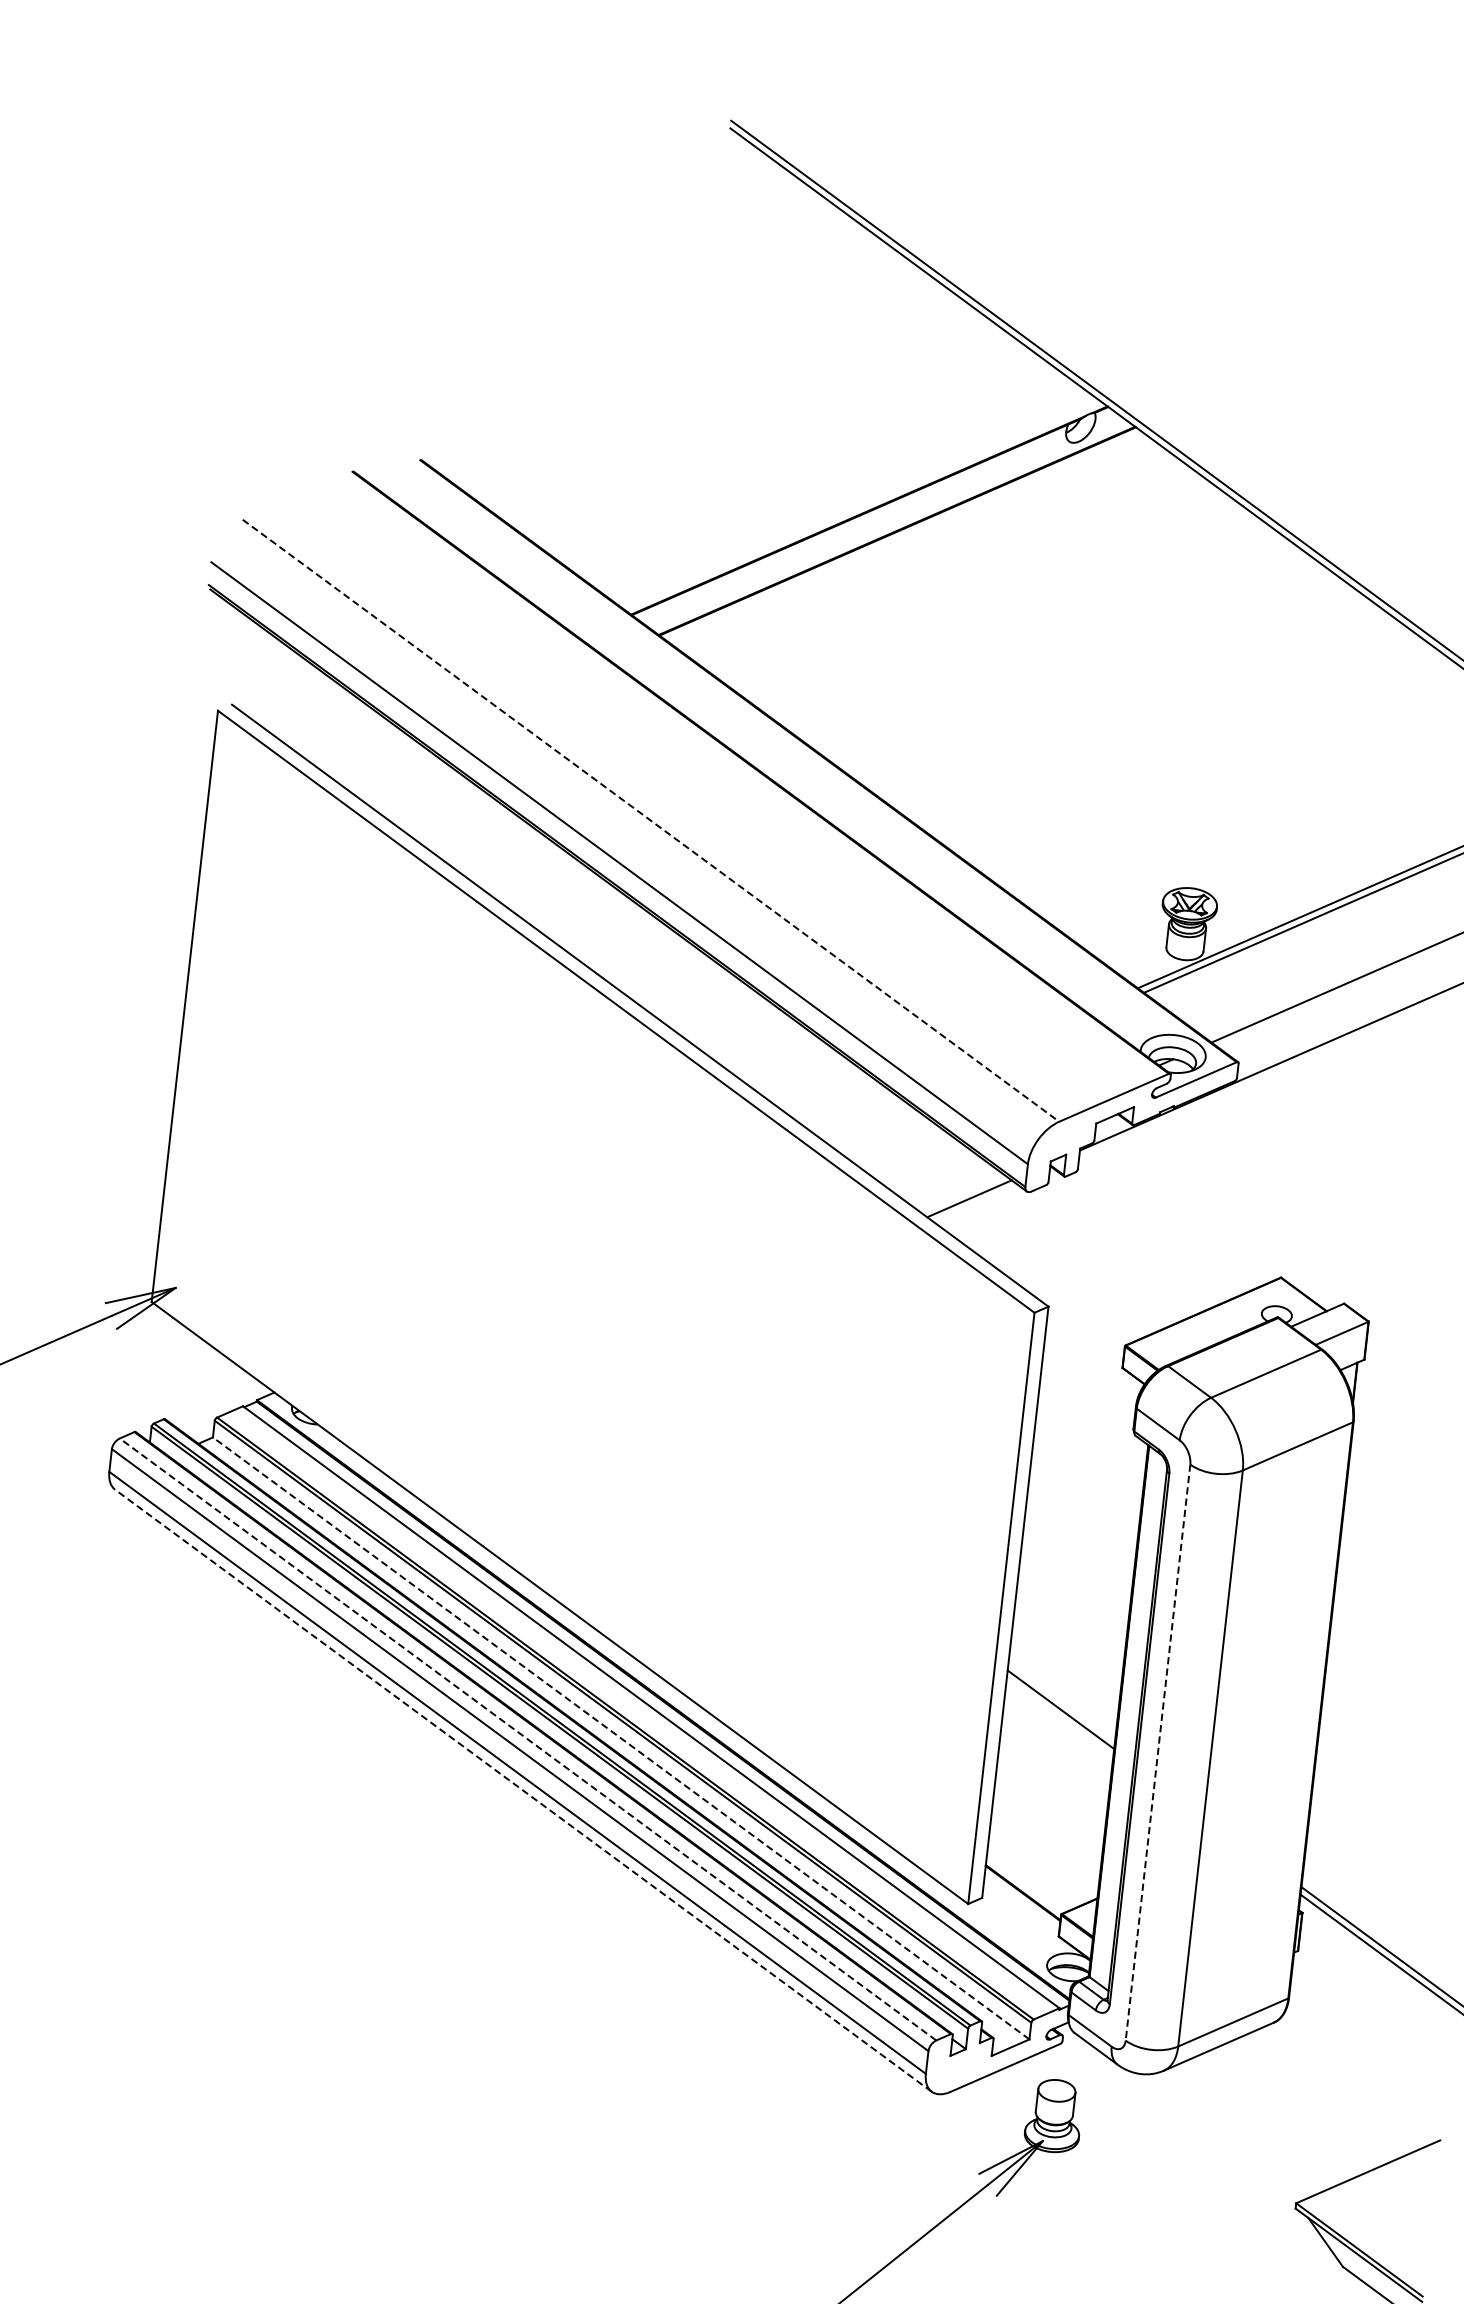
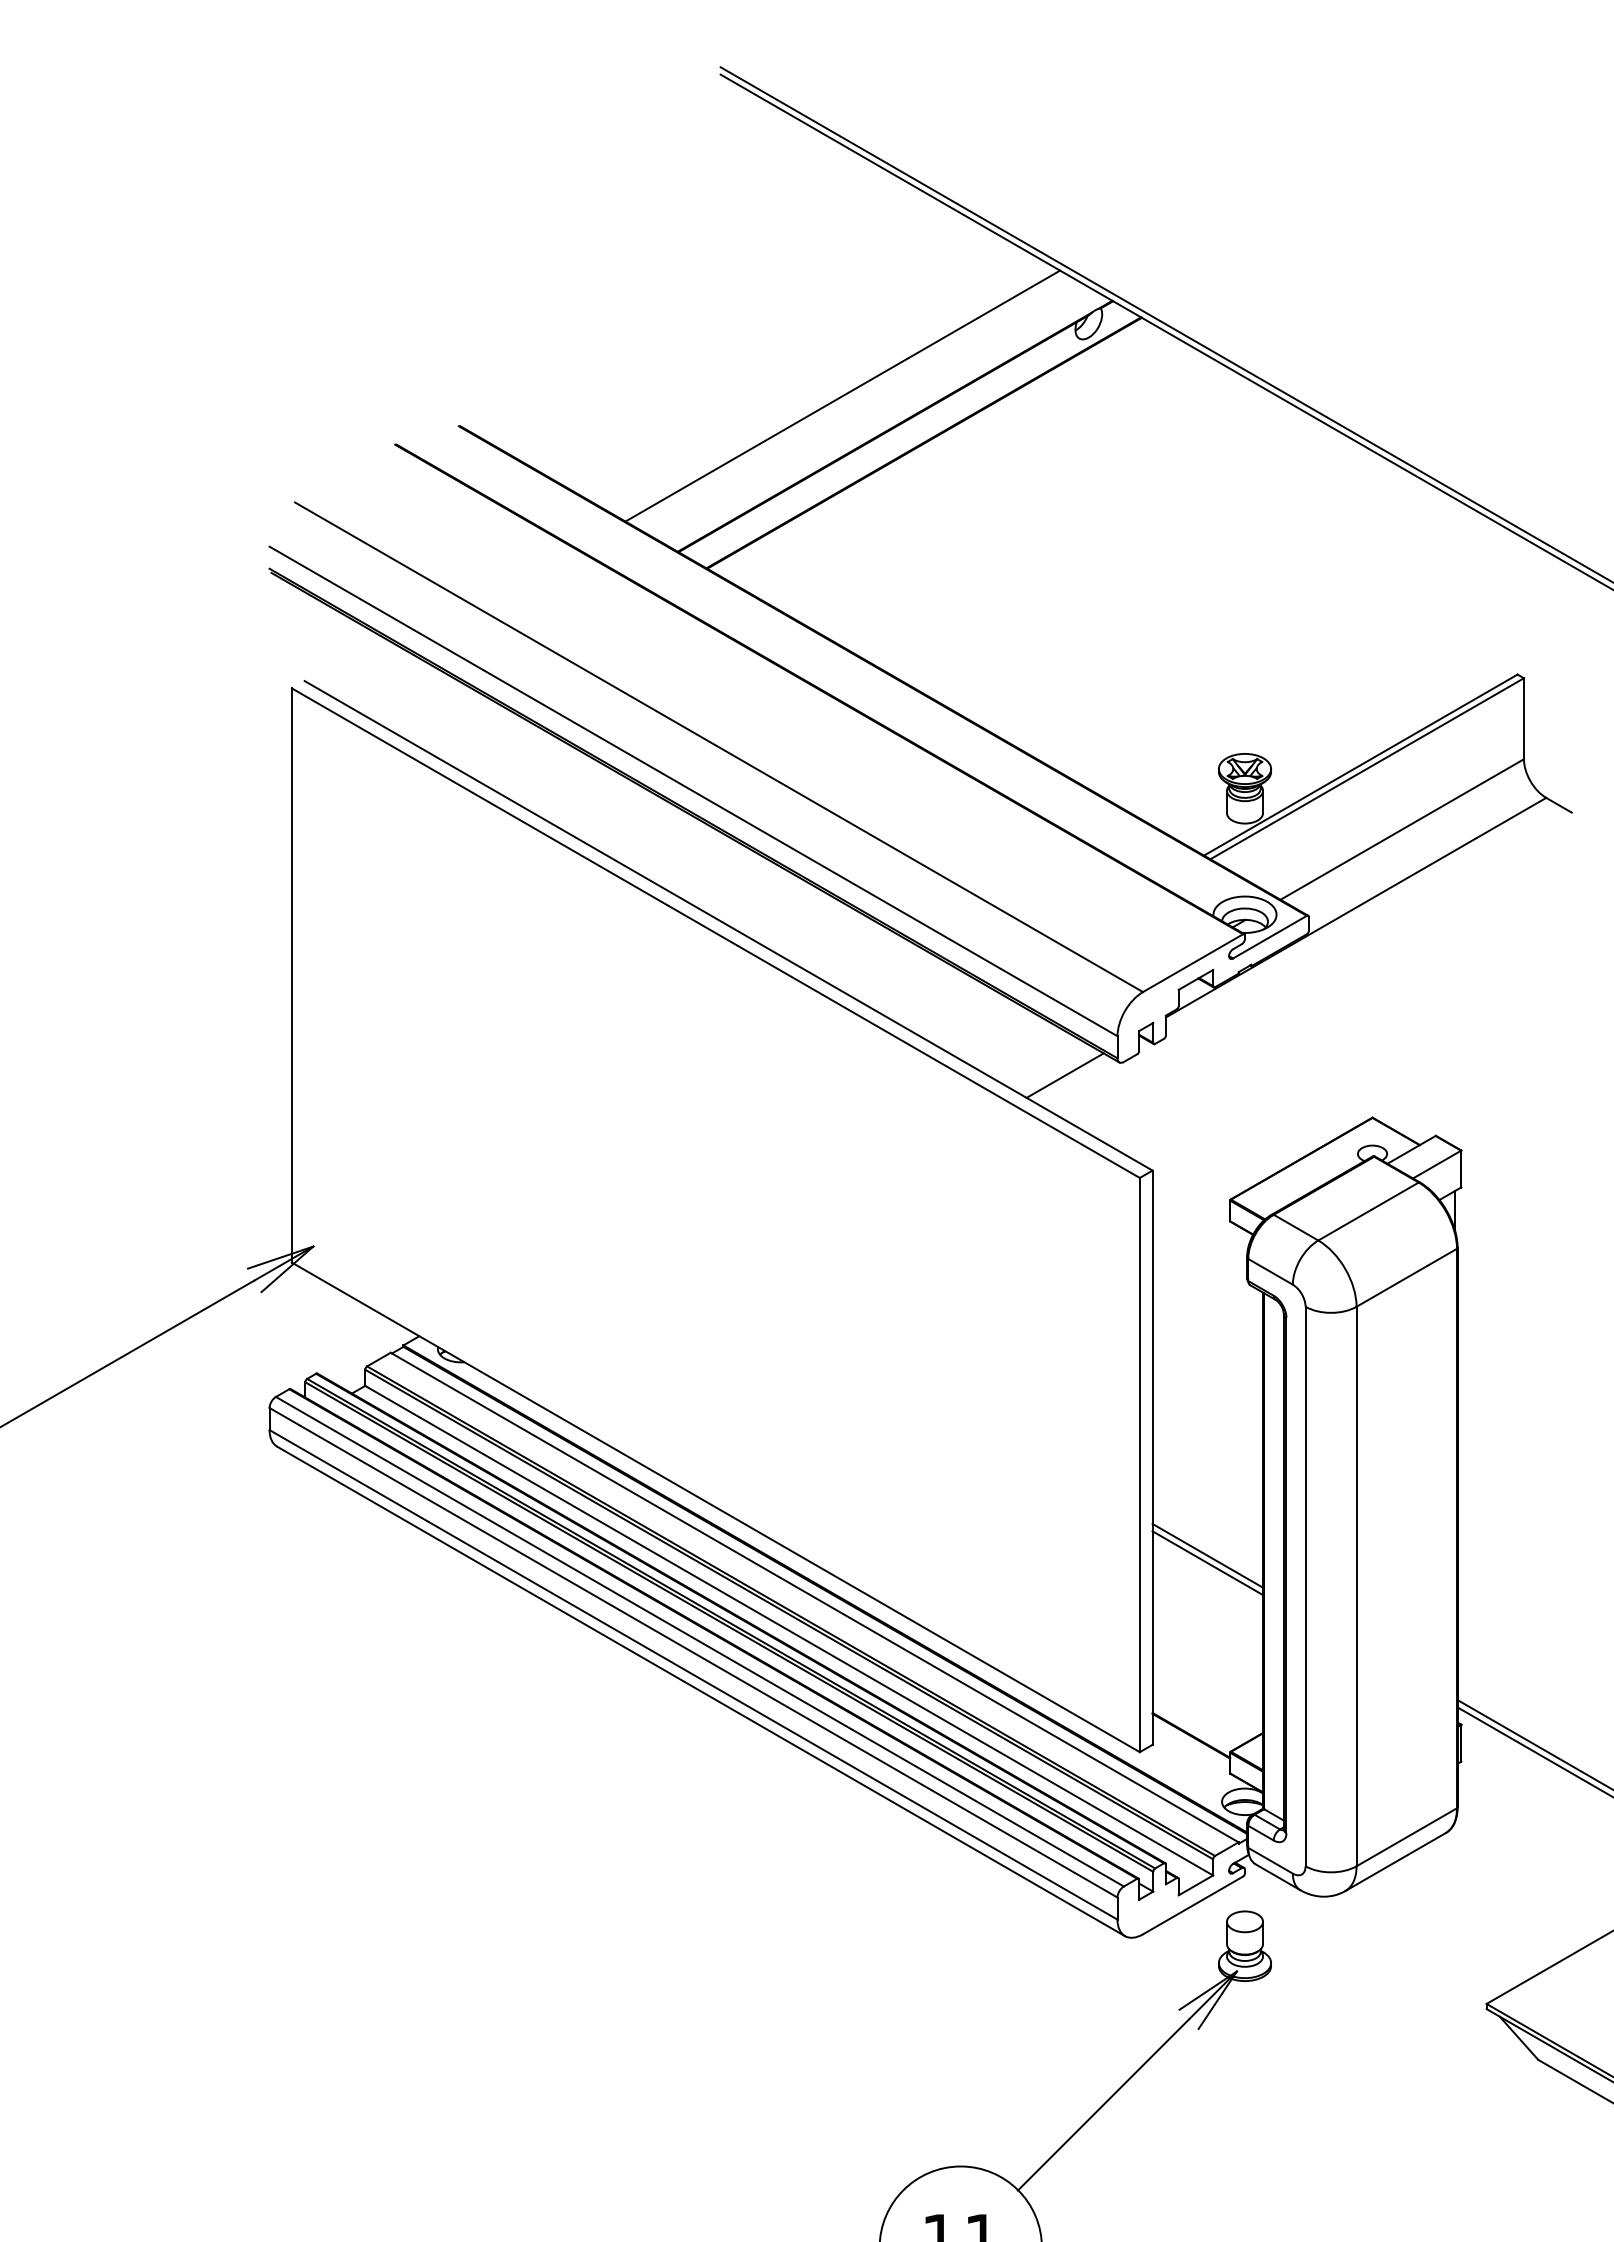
line: (818, 472) -> (842, 395), added
line: (651, 821) -> (719, 747), dashed -> solid
line: (1059, 1717) -> (1207, 1563), added
line: (621, 1738) -> (789, 1630), dashed -> solid
line: (527, 1739) -> (699, 1641), dashed -> solid
line: (1157, 1752) -> (1305, 1586), dashed -> solid
line: (523, 1790) -> (701, 1691), dashed -> solid

